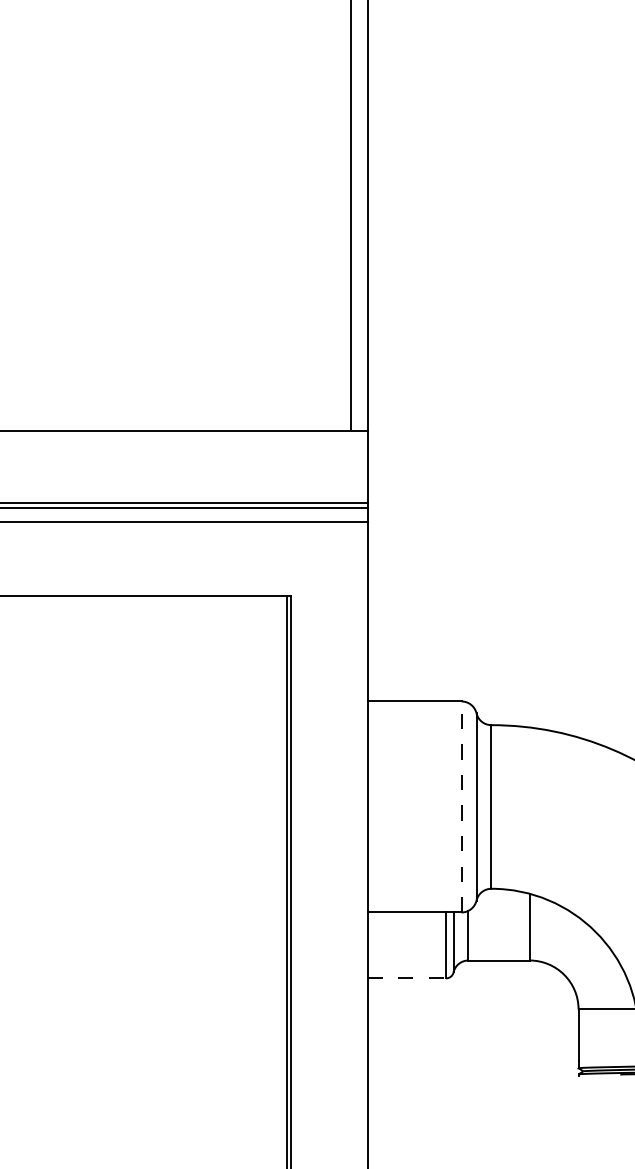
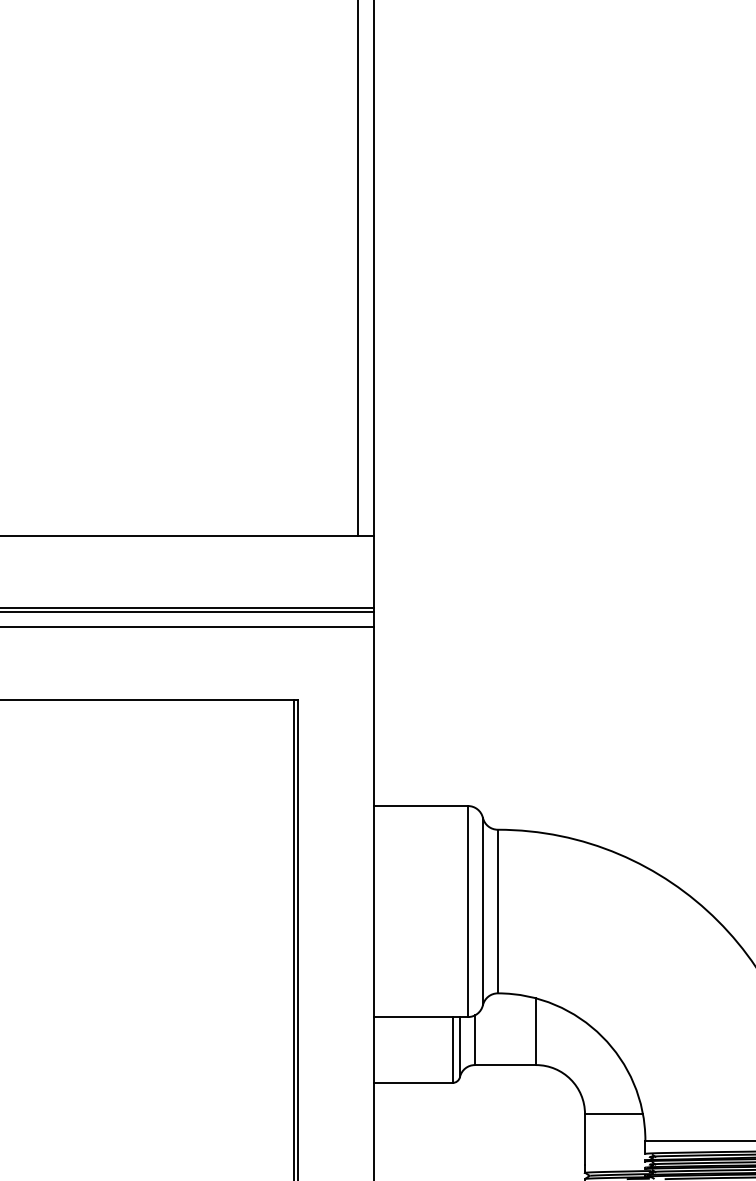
line: (462, 806) -> (468, 911), dashed -> solid
line: (407, 977) -> (413, 1082), dashed -> solid

